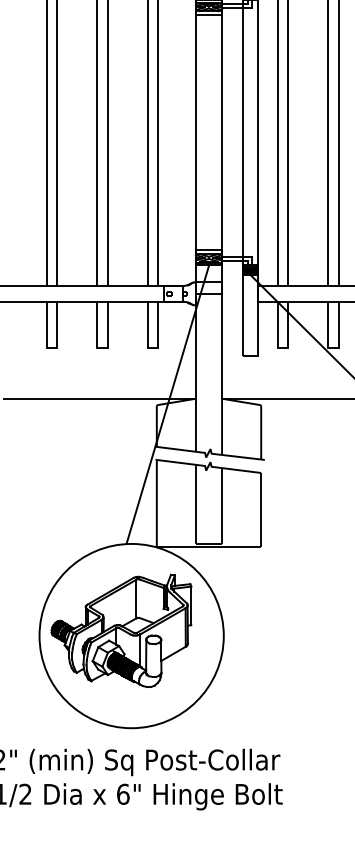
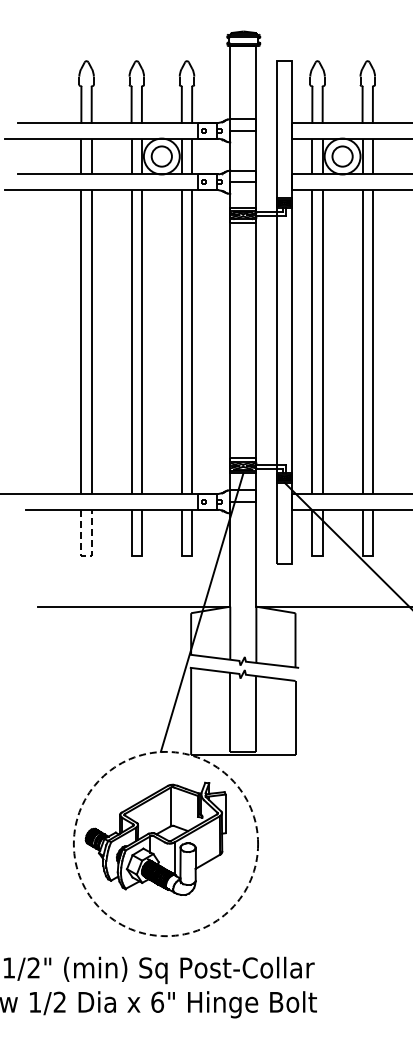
line: (53, 348) -> (87, 556), solid -> dashed
circle: (131, 635) -> (165, 843), solid -> dashed

